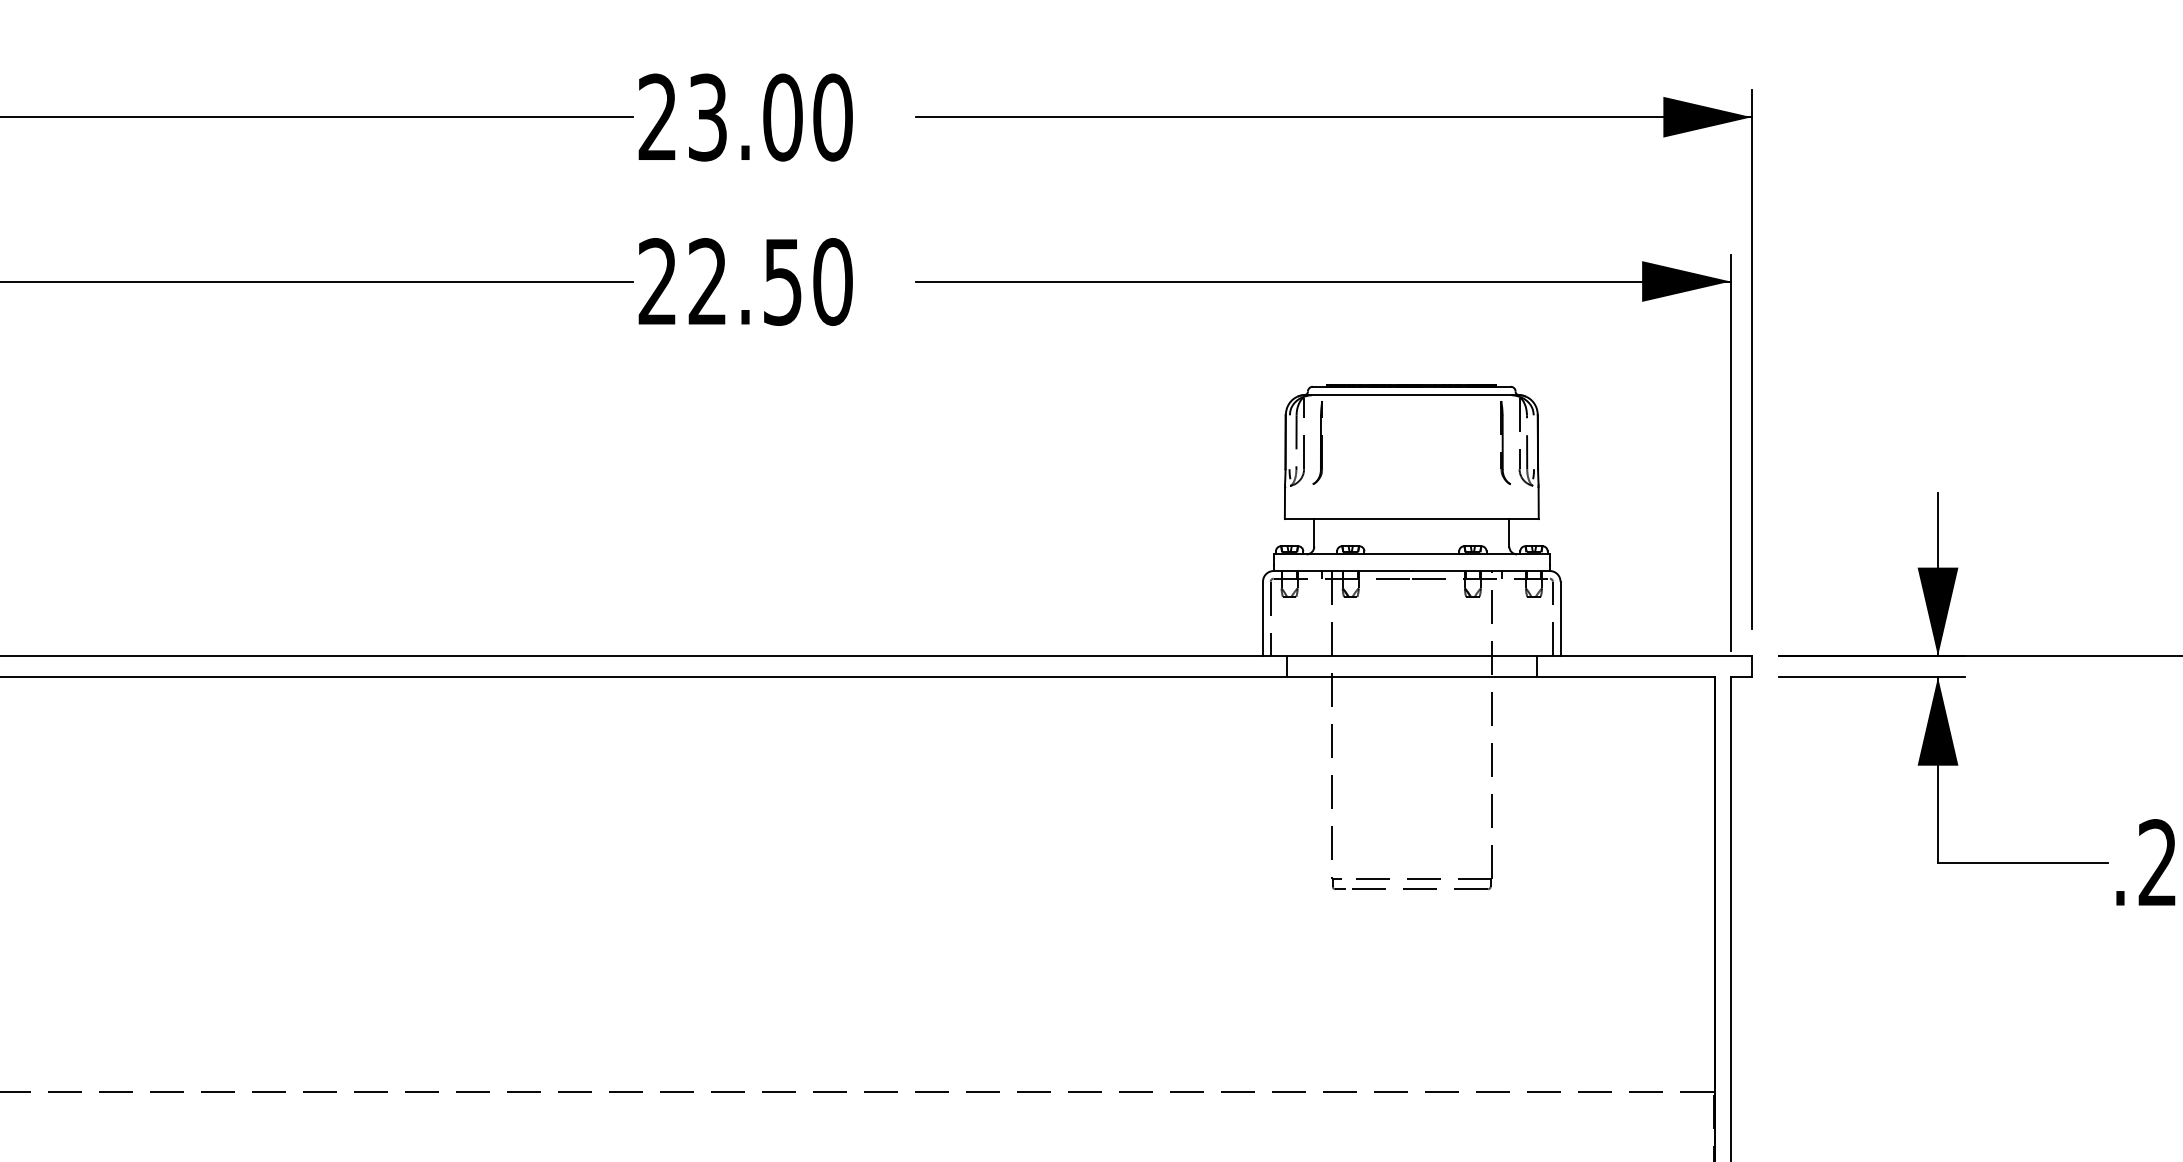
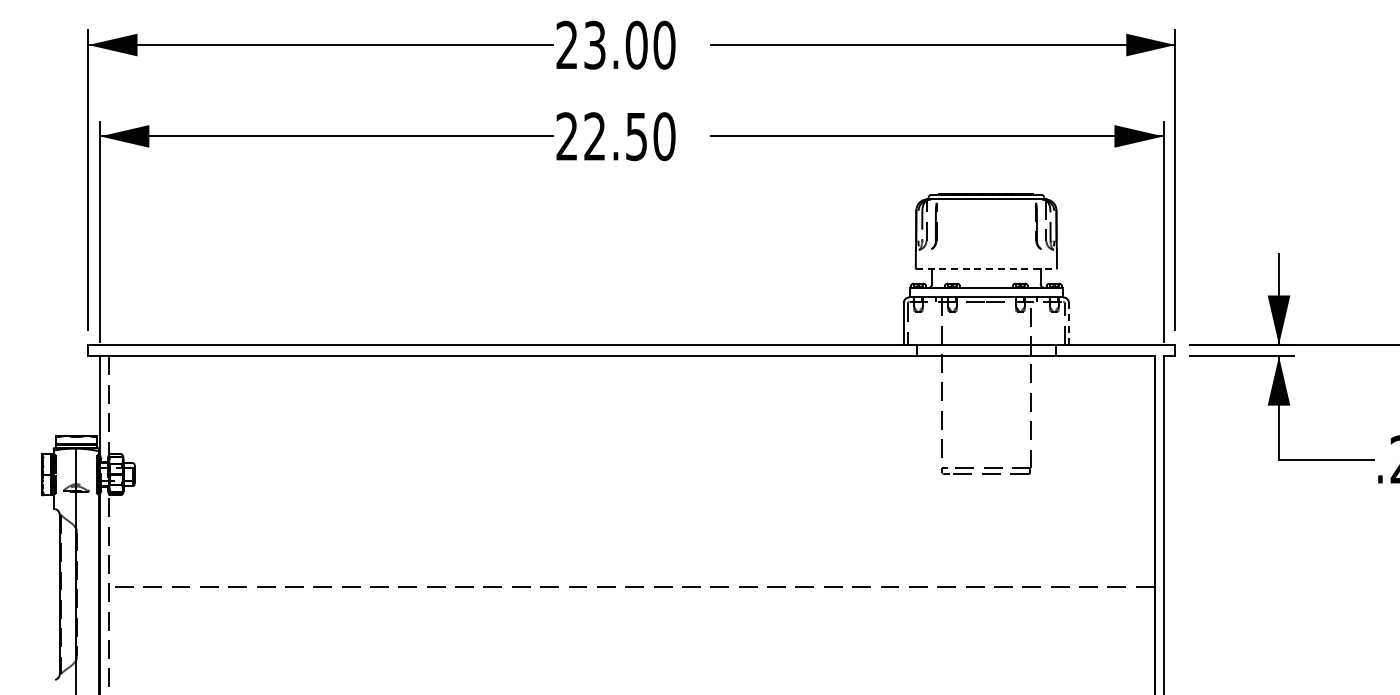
line: (1411, 519) -> (986, 268), solid -> dashed
line: (1561, 617) -> (1069, 323), solid -> dashed

